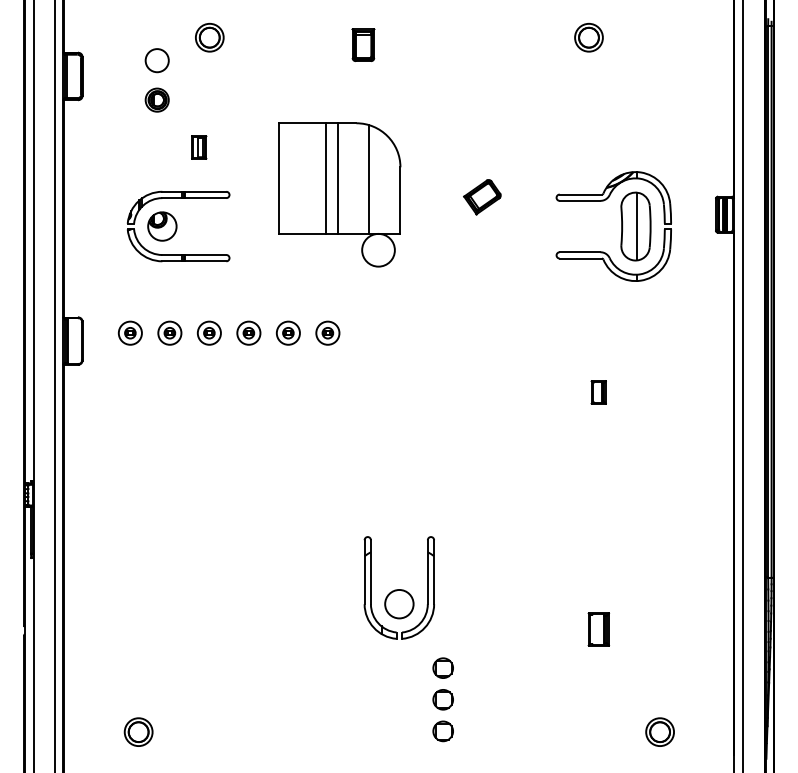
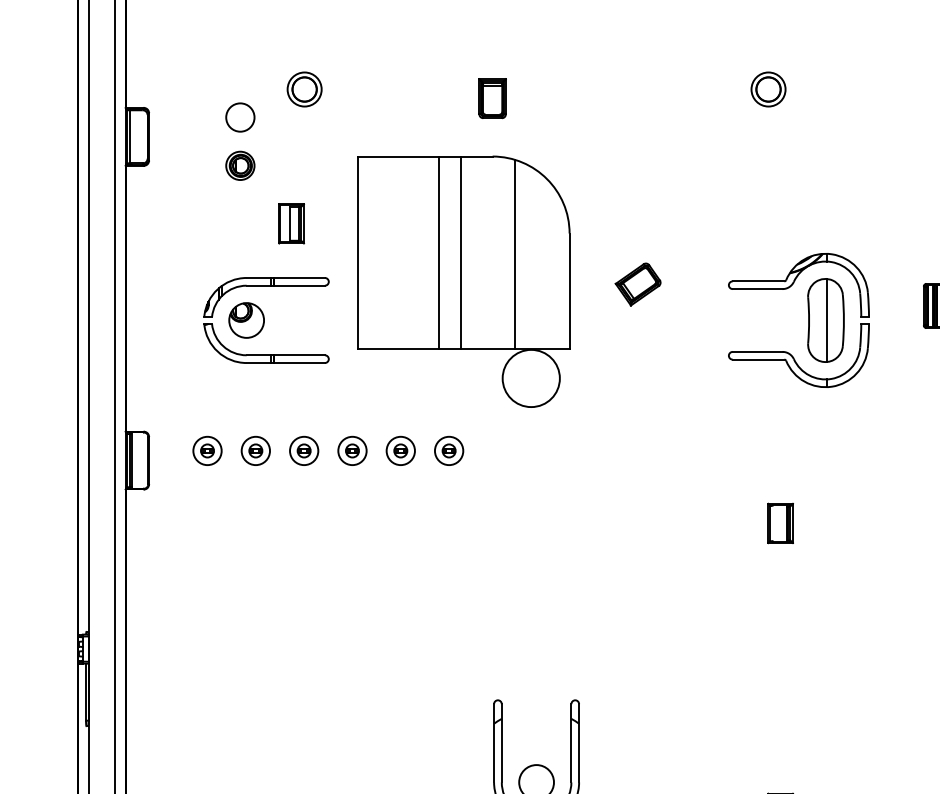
part: (199, 147) -> (292, 223), size x1.43
part: (339, 194) -> (463, 281), size x1.43
part: (598, 392) -> (780, 523), size x1.43

